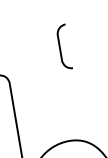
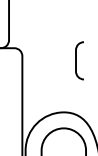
part: (63, 46) -> (79, 60), moved

